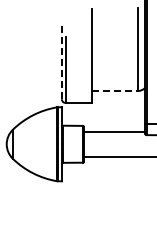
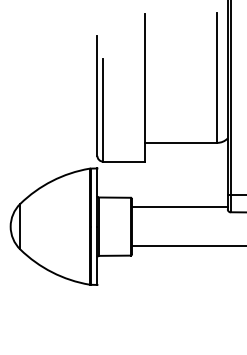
line: (61, 60) -> (96, 94), dashed -> solid
line: (115, 90) -> (181, 142), dashed -> solid

